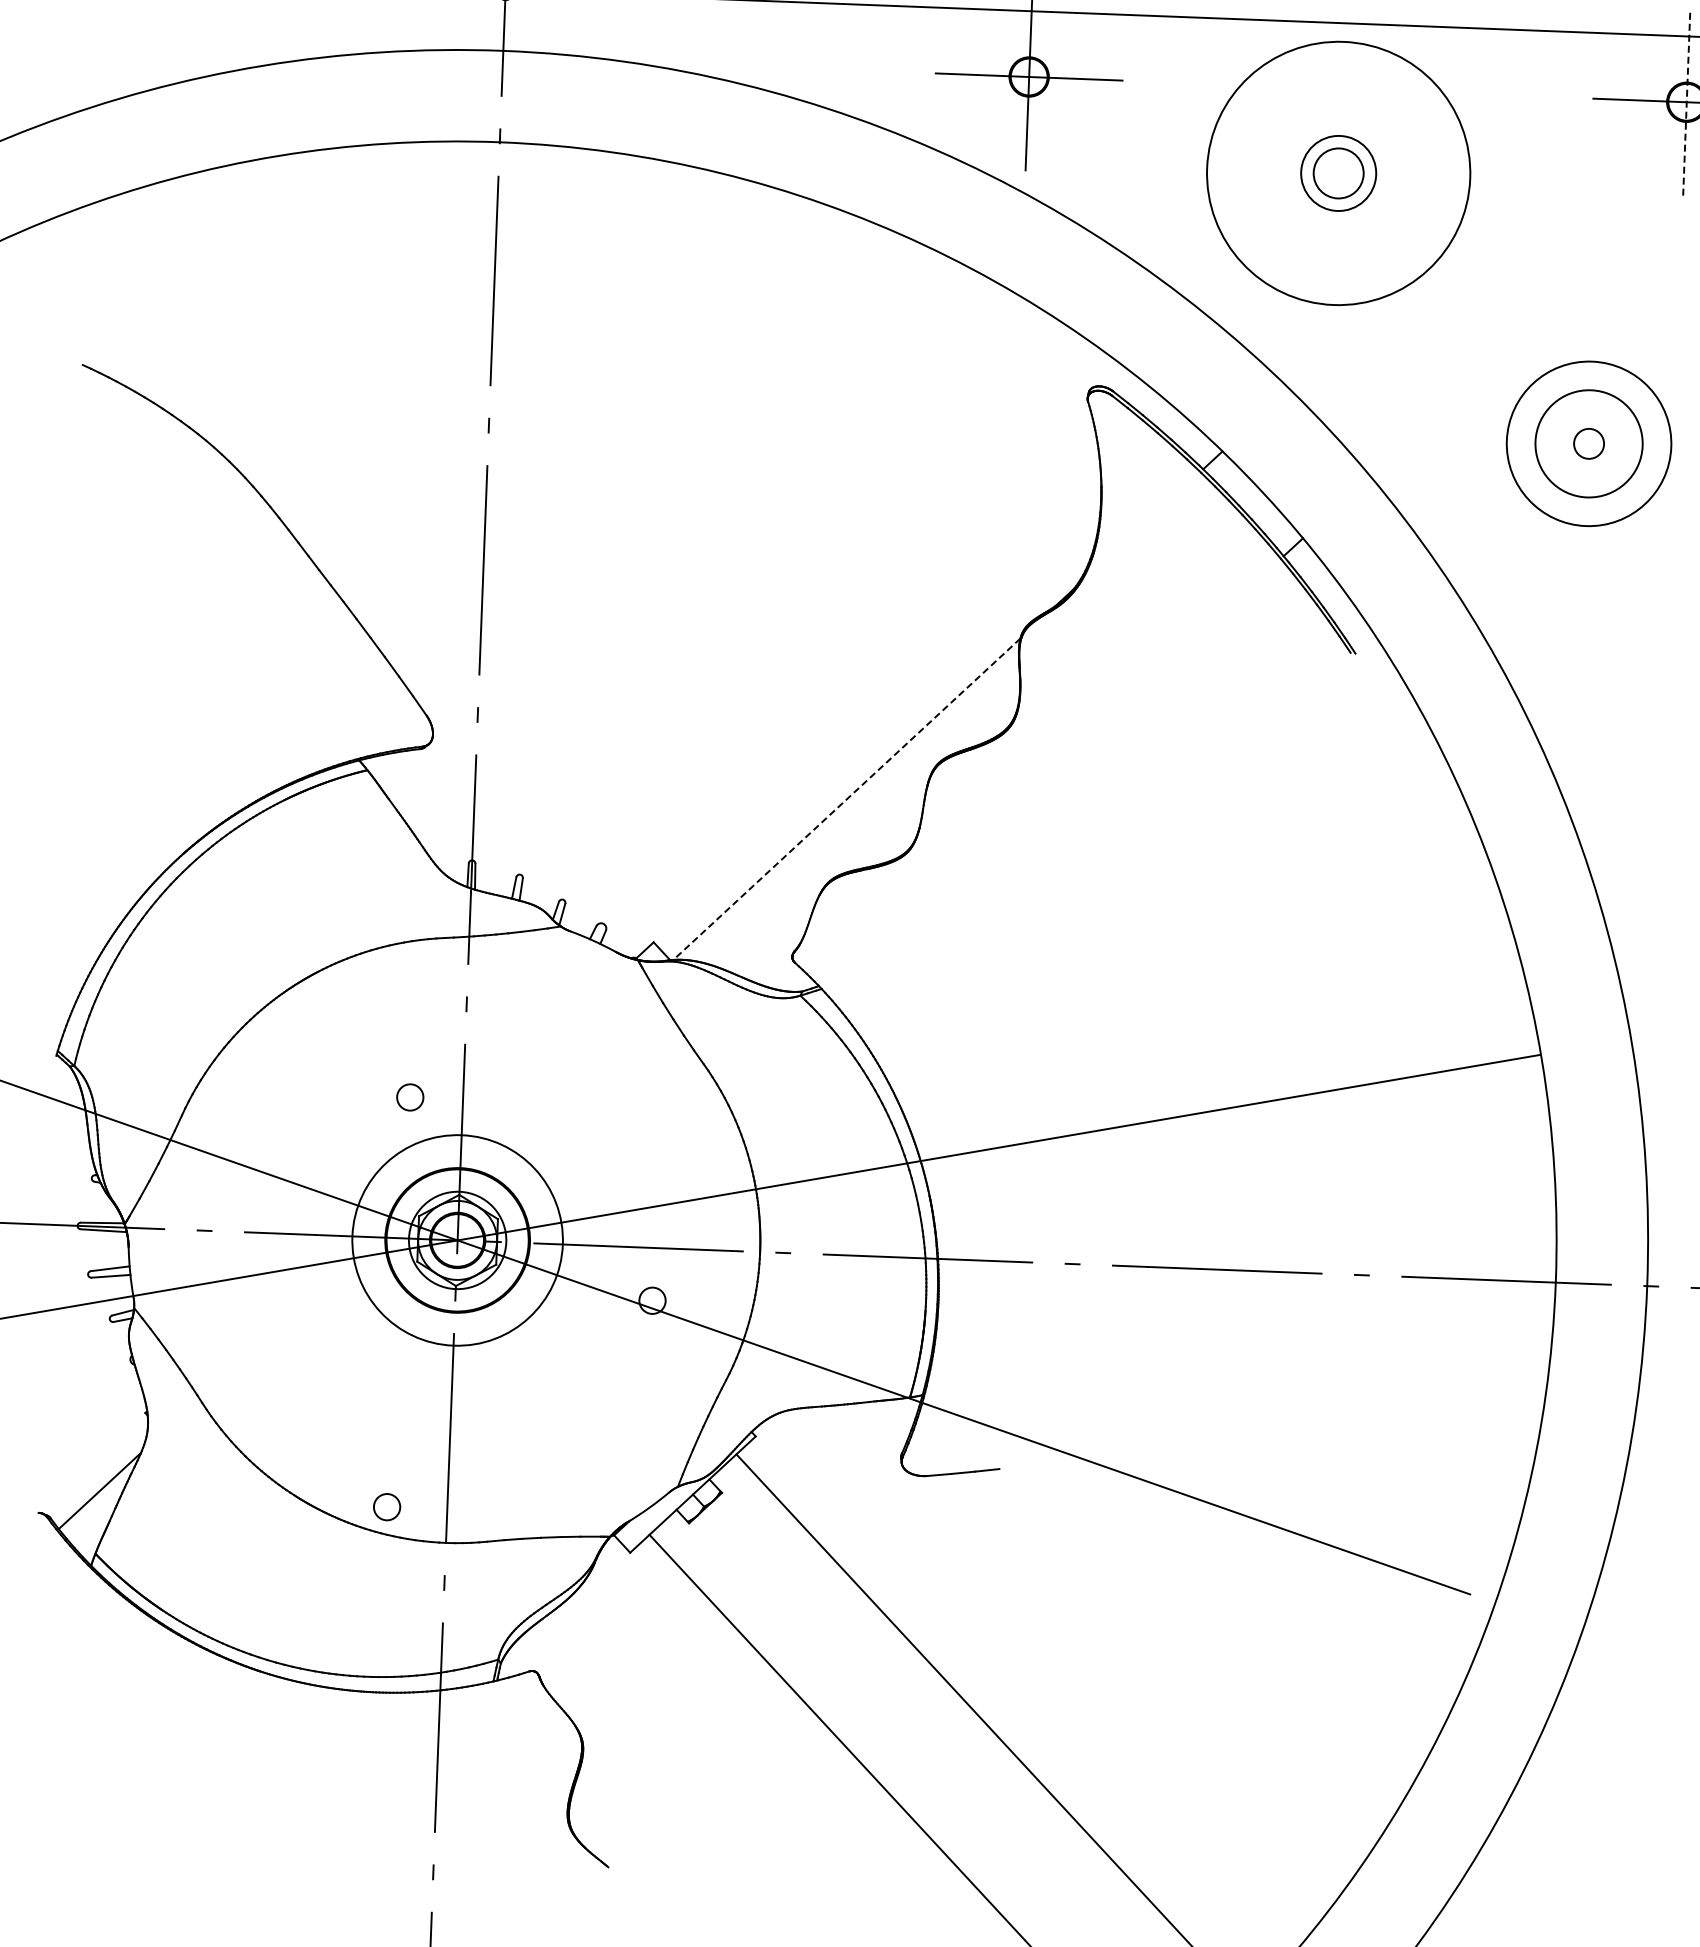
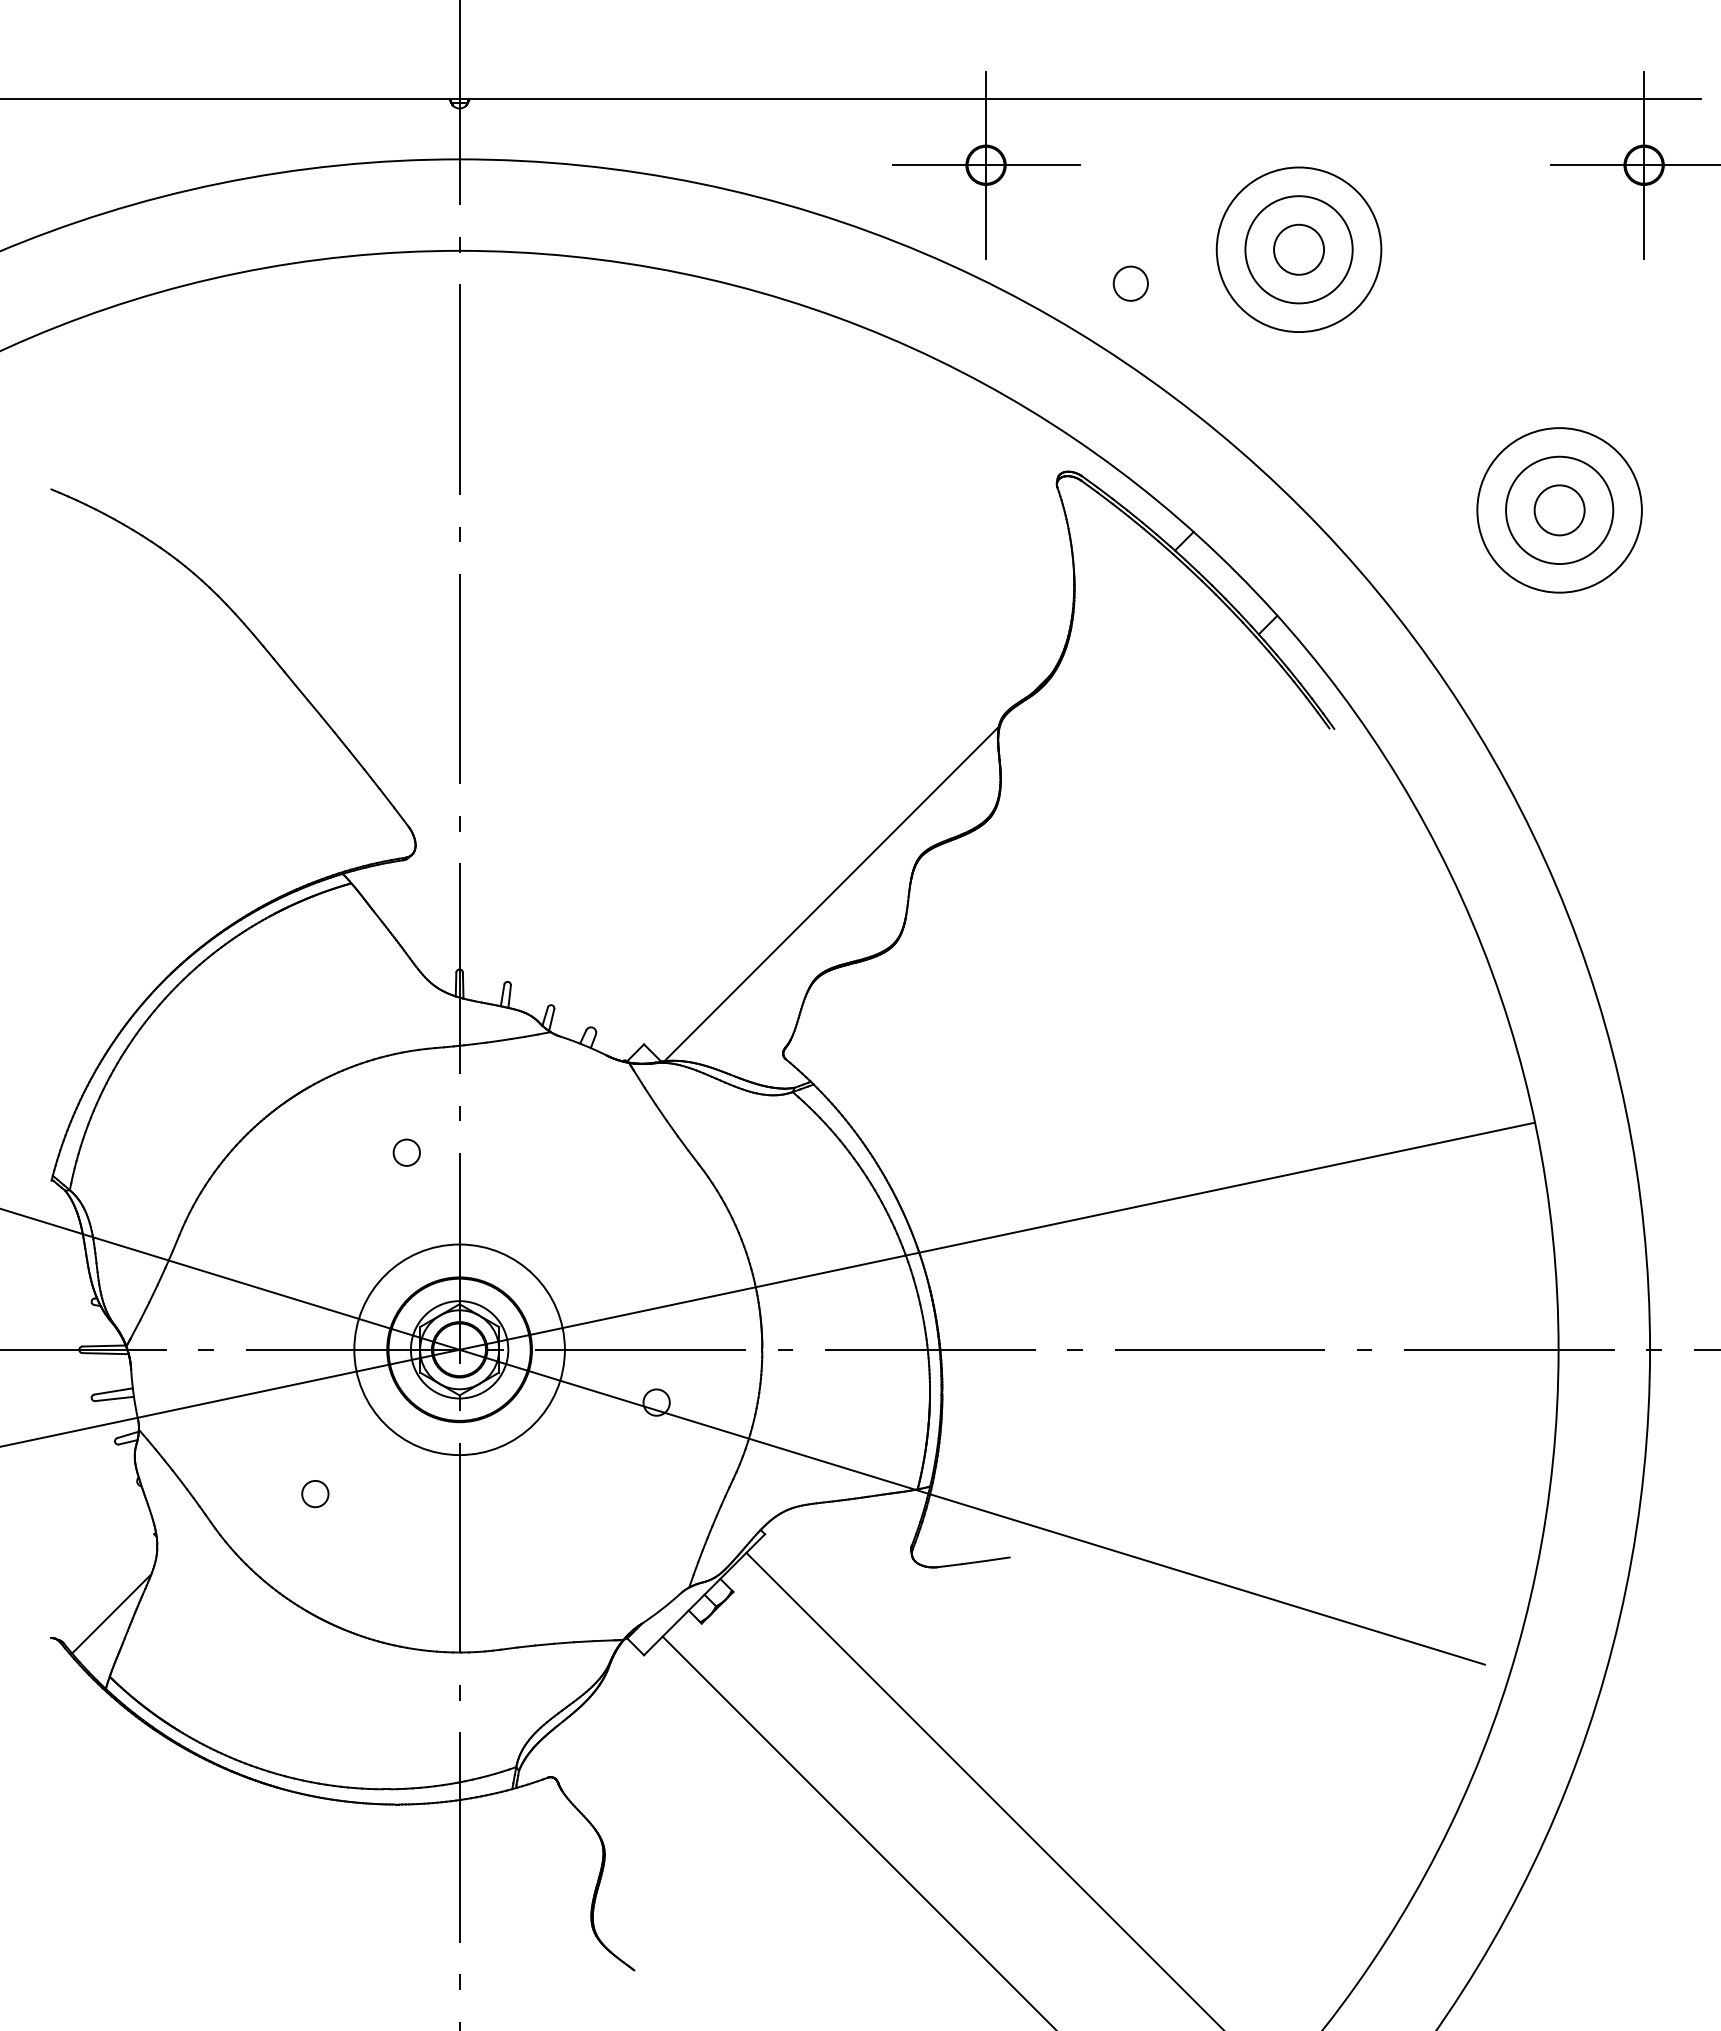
line: (1687, 101) -> (1644, 164), dashed -> solid
circle: (1338, 173) -> (1298, 249), size x0.62
circle: (1338, 173) -> (1298, 249), size x1.43
circle: (1168, 200) -> (1130, 283), added
circle: (1588, 443) -> (1559, 510), size x1.67
line: (846, 799) -> (831, 894), dashed -> solid
circle: (409, 1097) -> (406, 1152), moved
circle: (387, 1507) -> (315, 1494), moved

